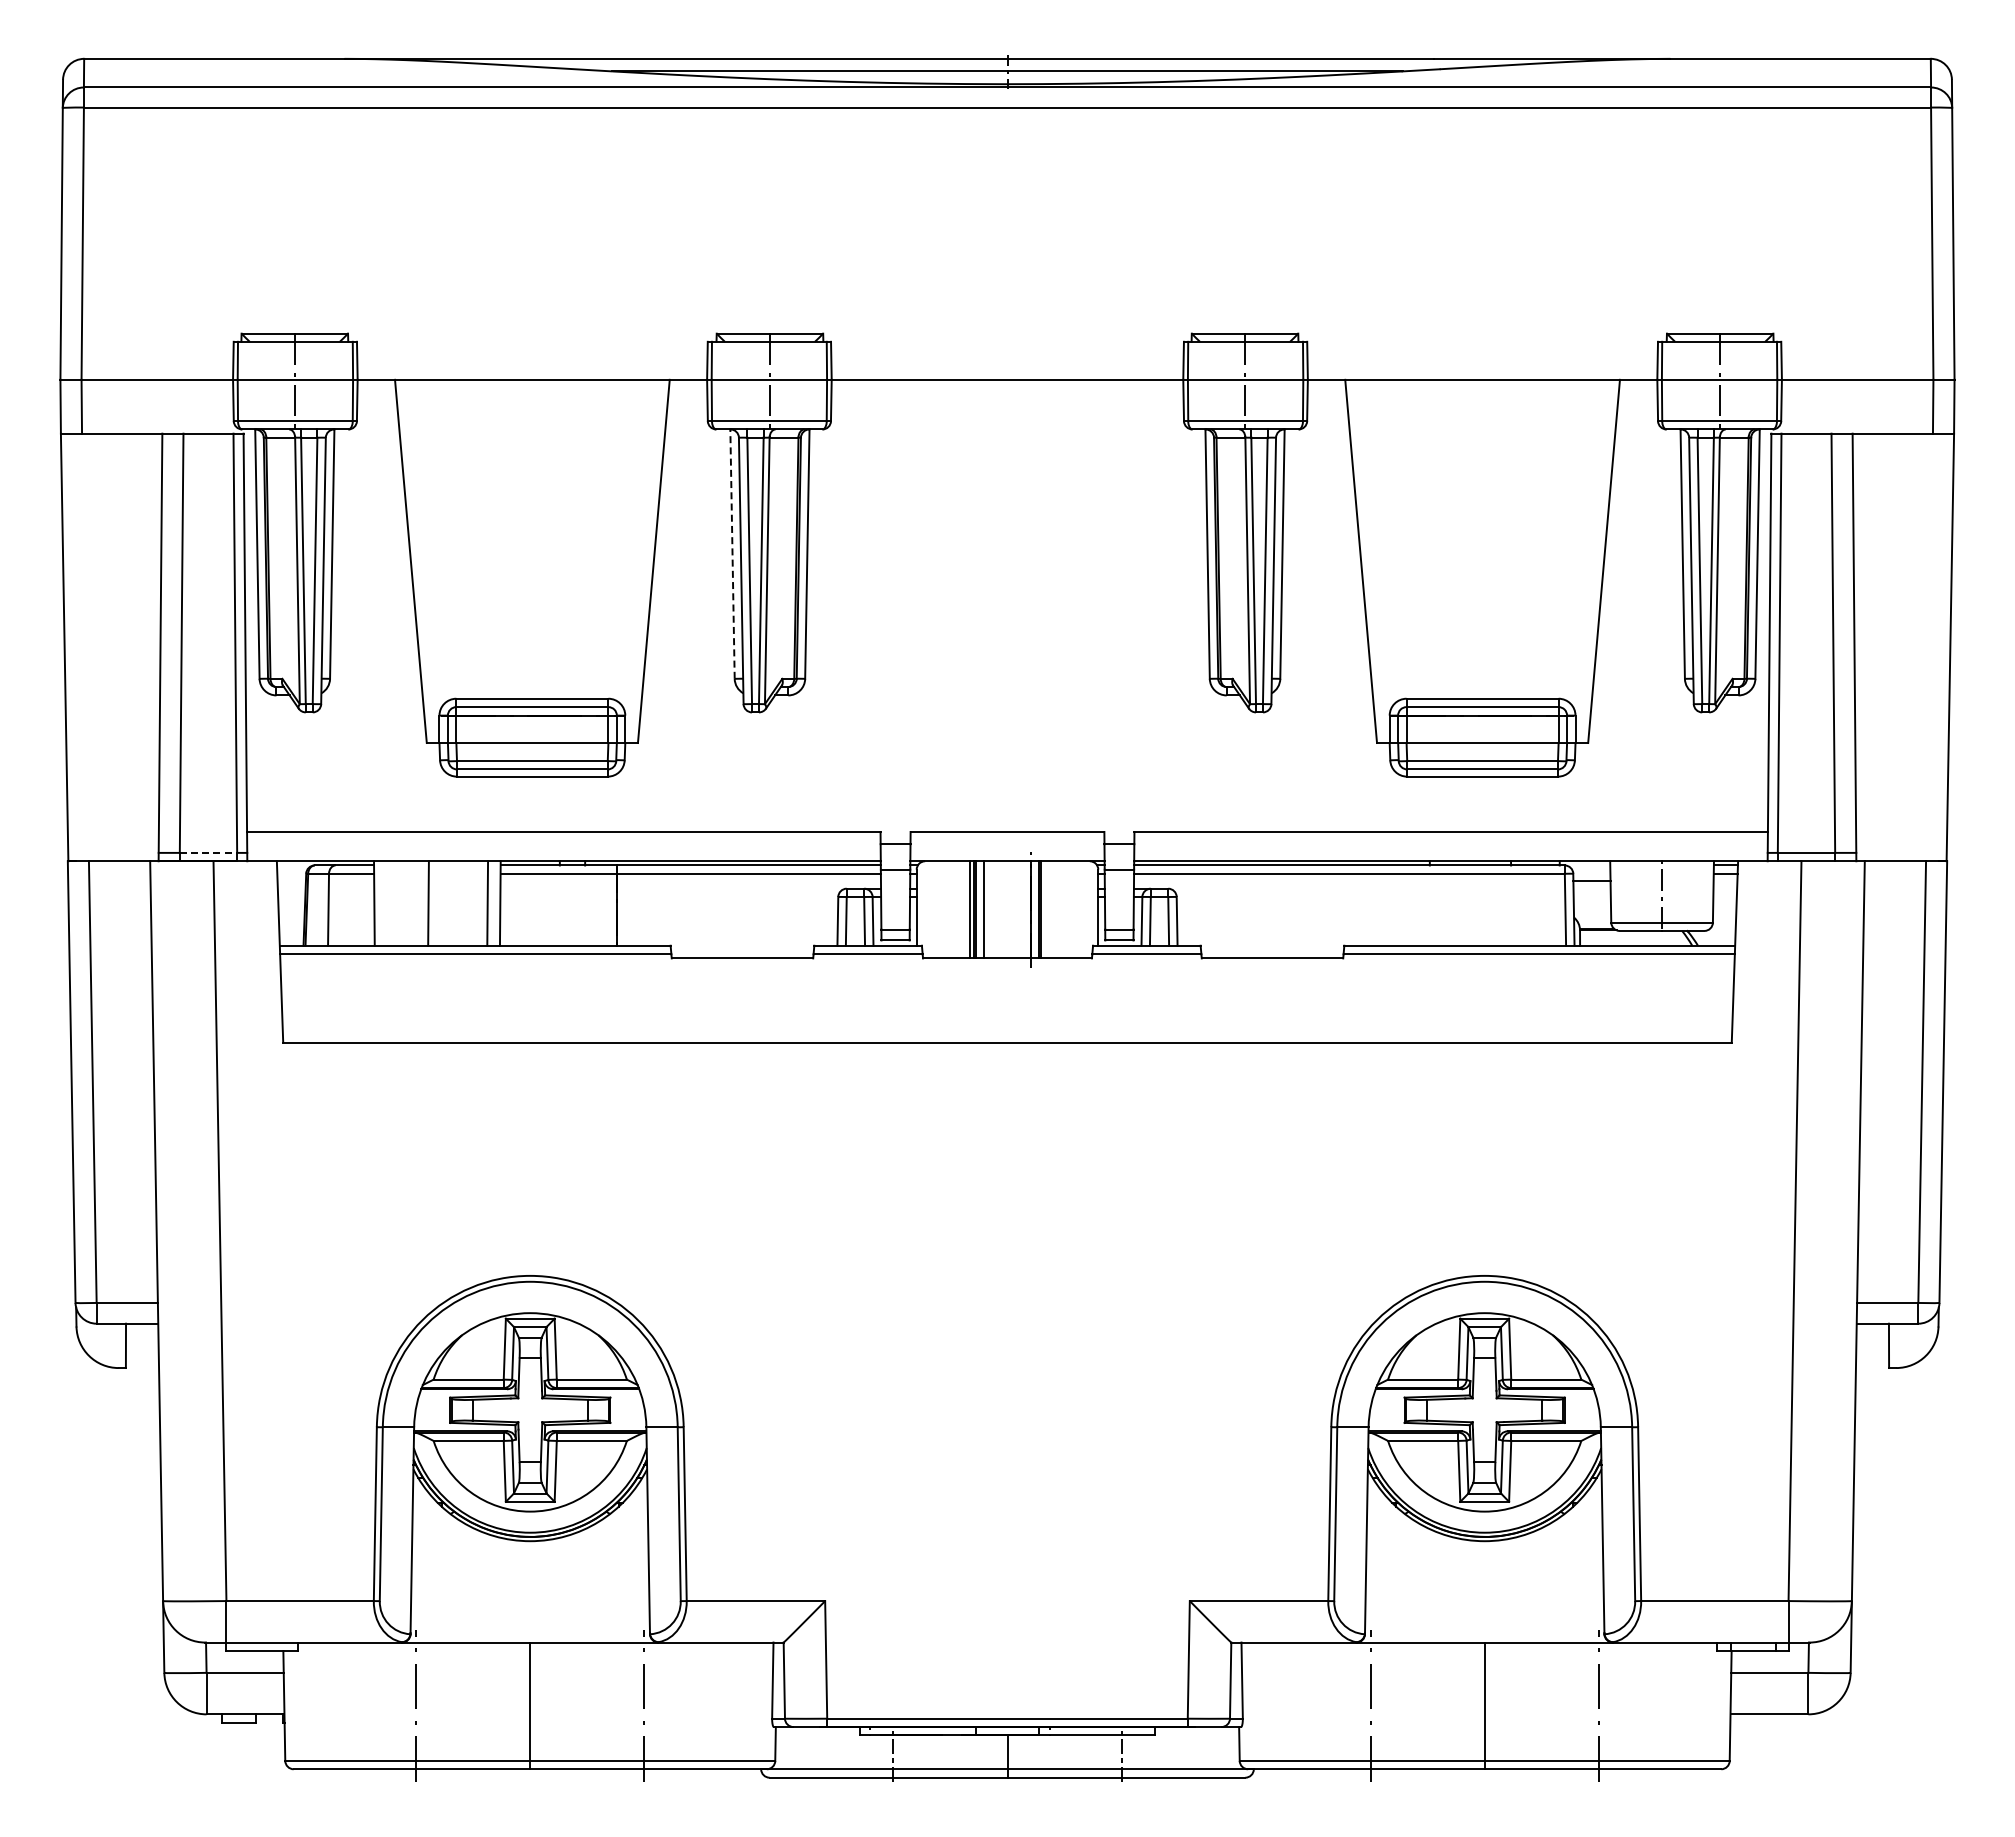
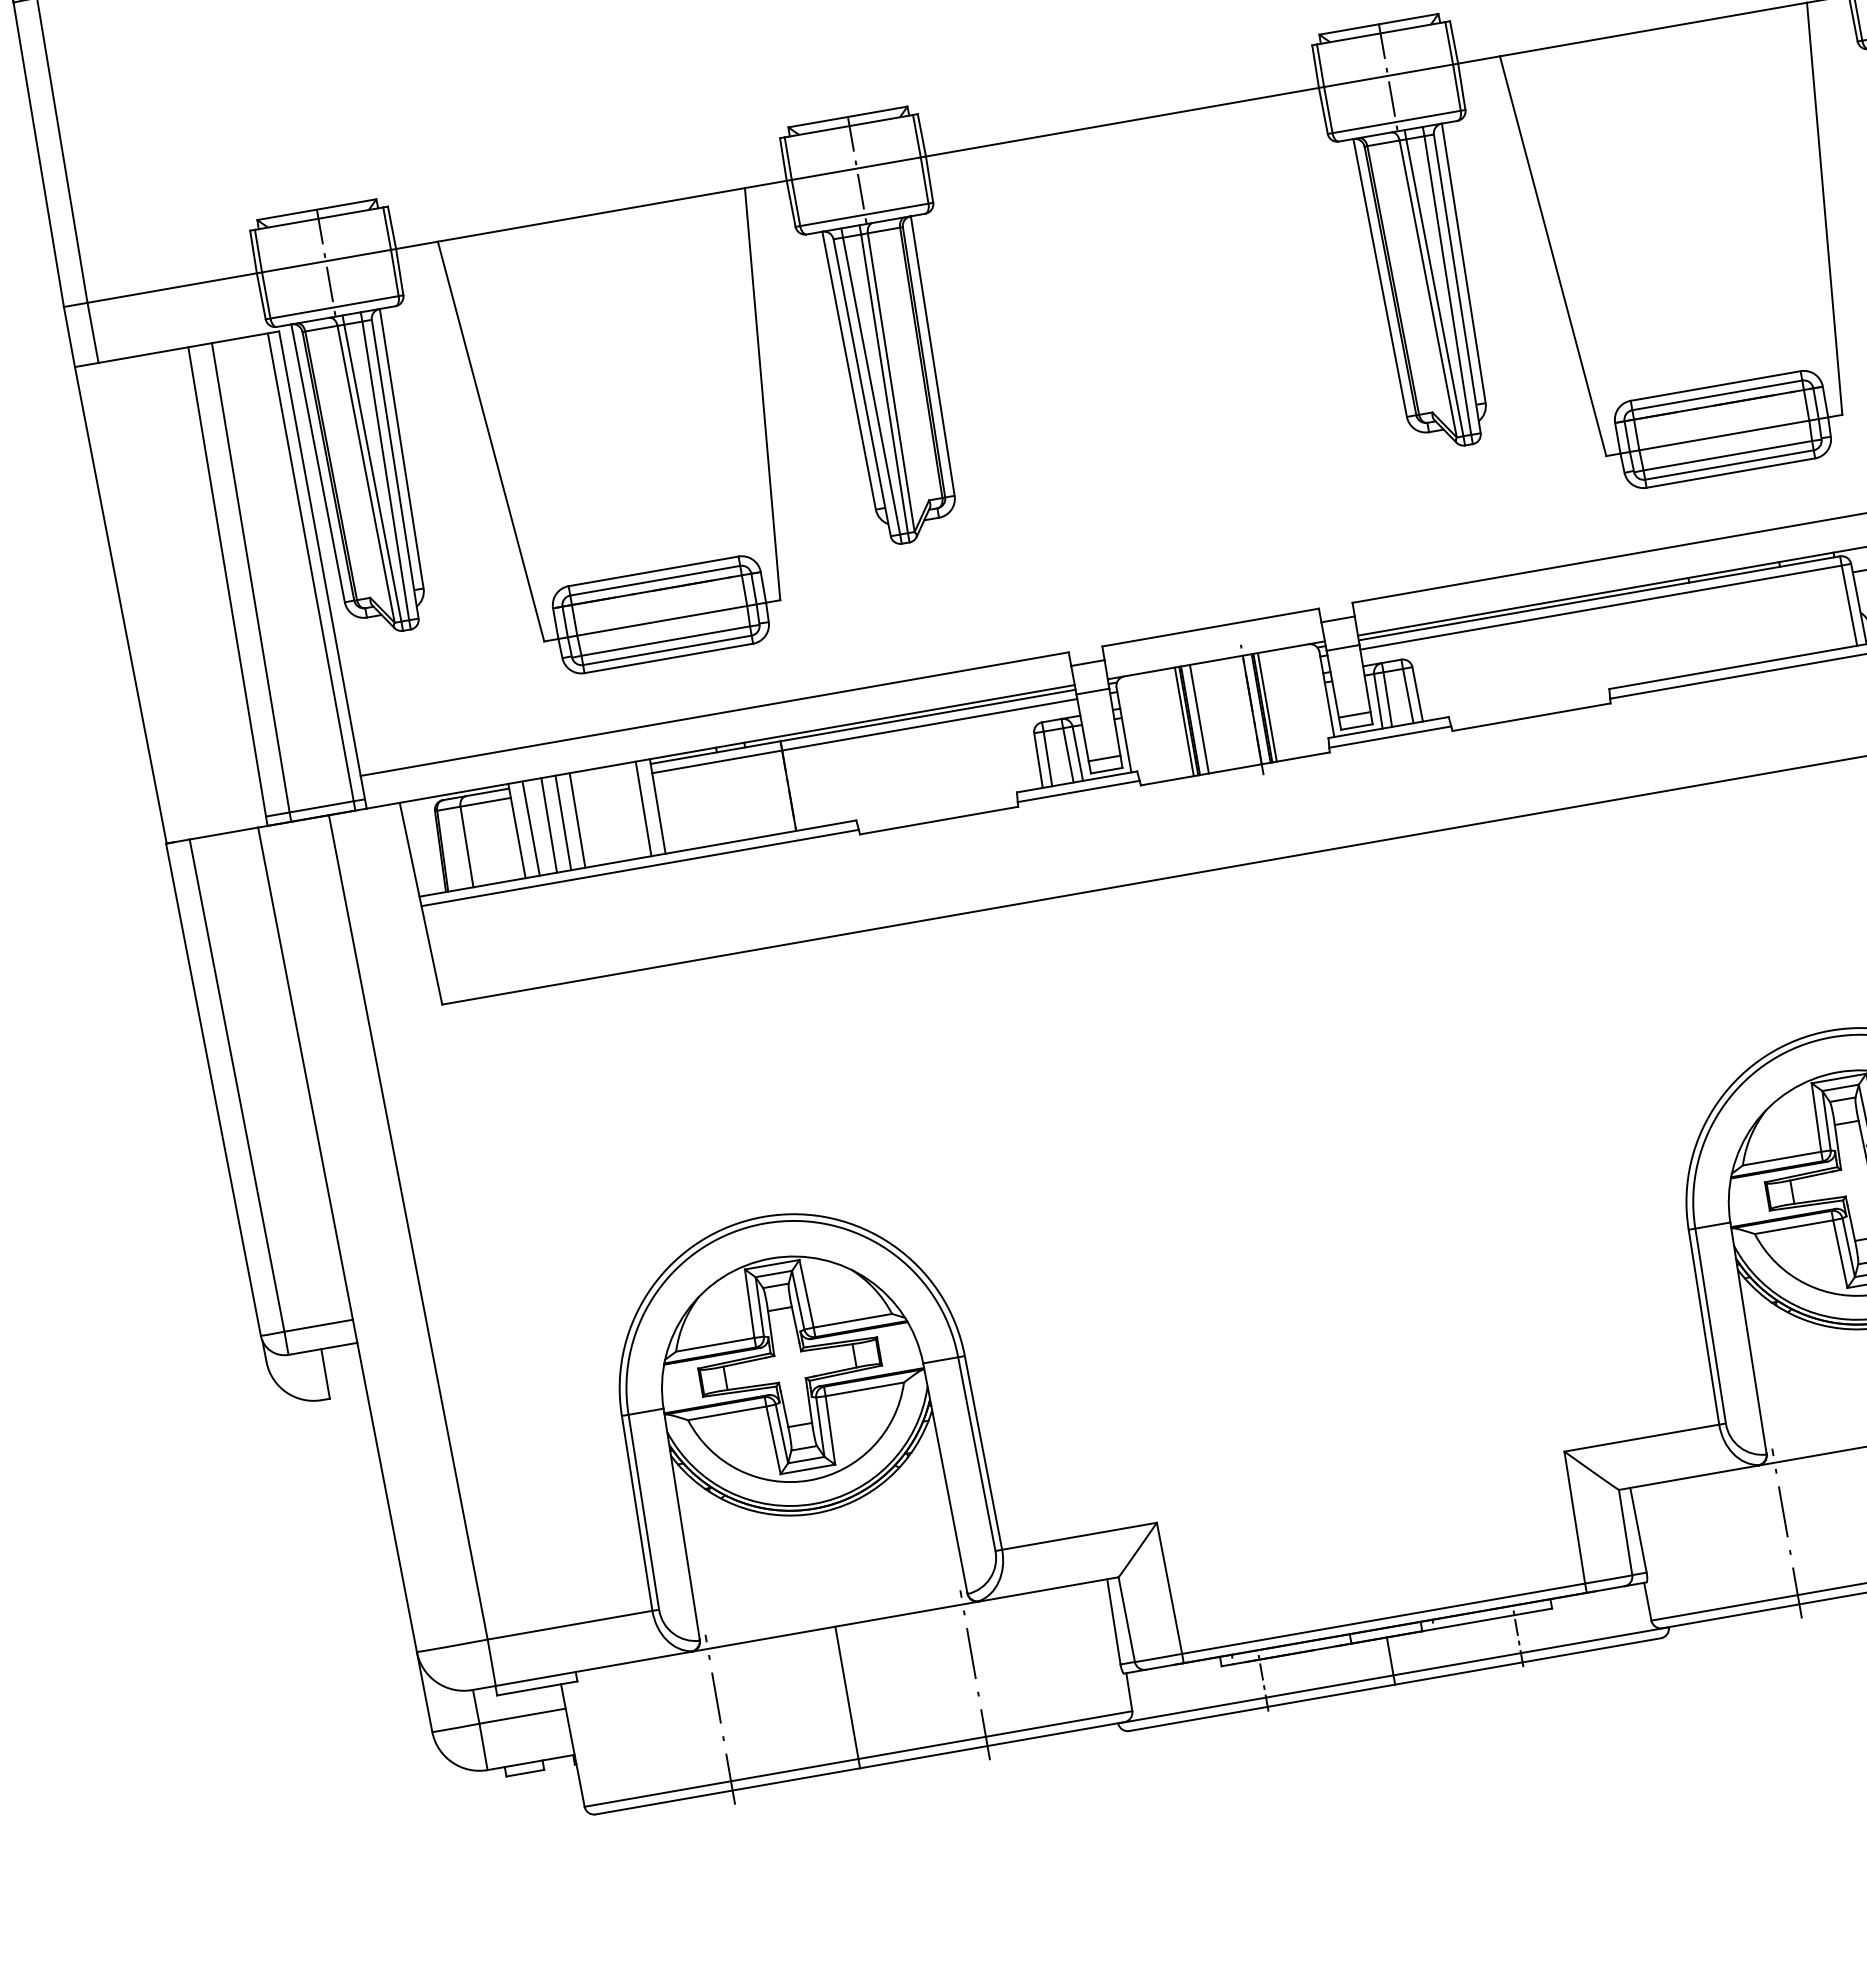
line: (732, 554) -> (849, 371), dashed -> solid
line: (208, 852) -> (321, 806), dashed -> solid
line: (386, 903) -> (530, 828), added
line: (402, 903) -> (548, 825), added
line: (415, 903) -> (562, 823), added
line: (1044, 909) -> (1267, 707), added

